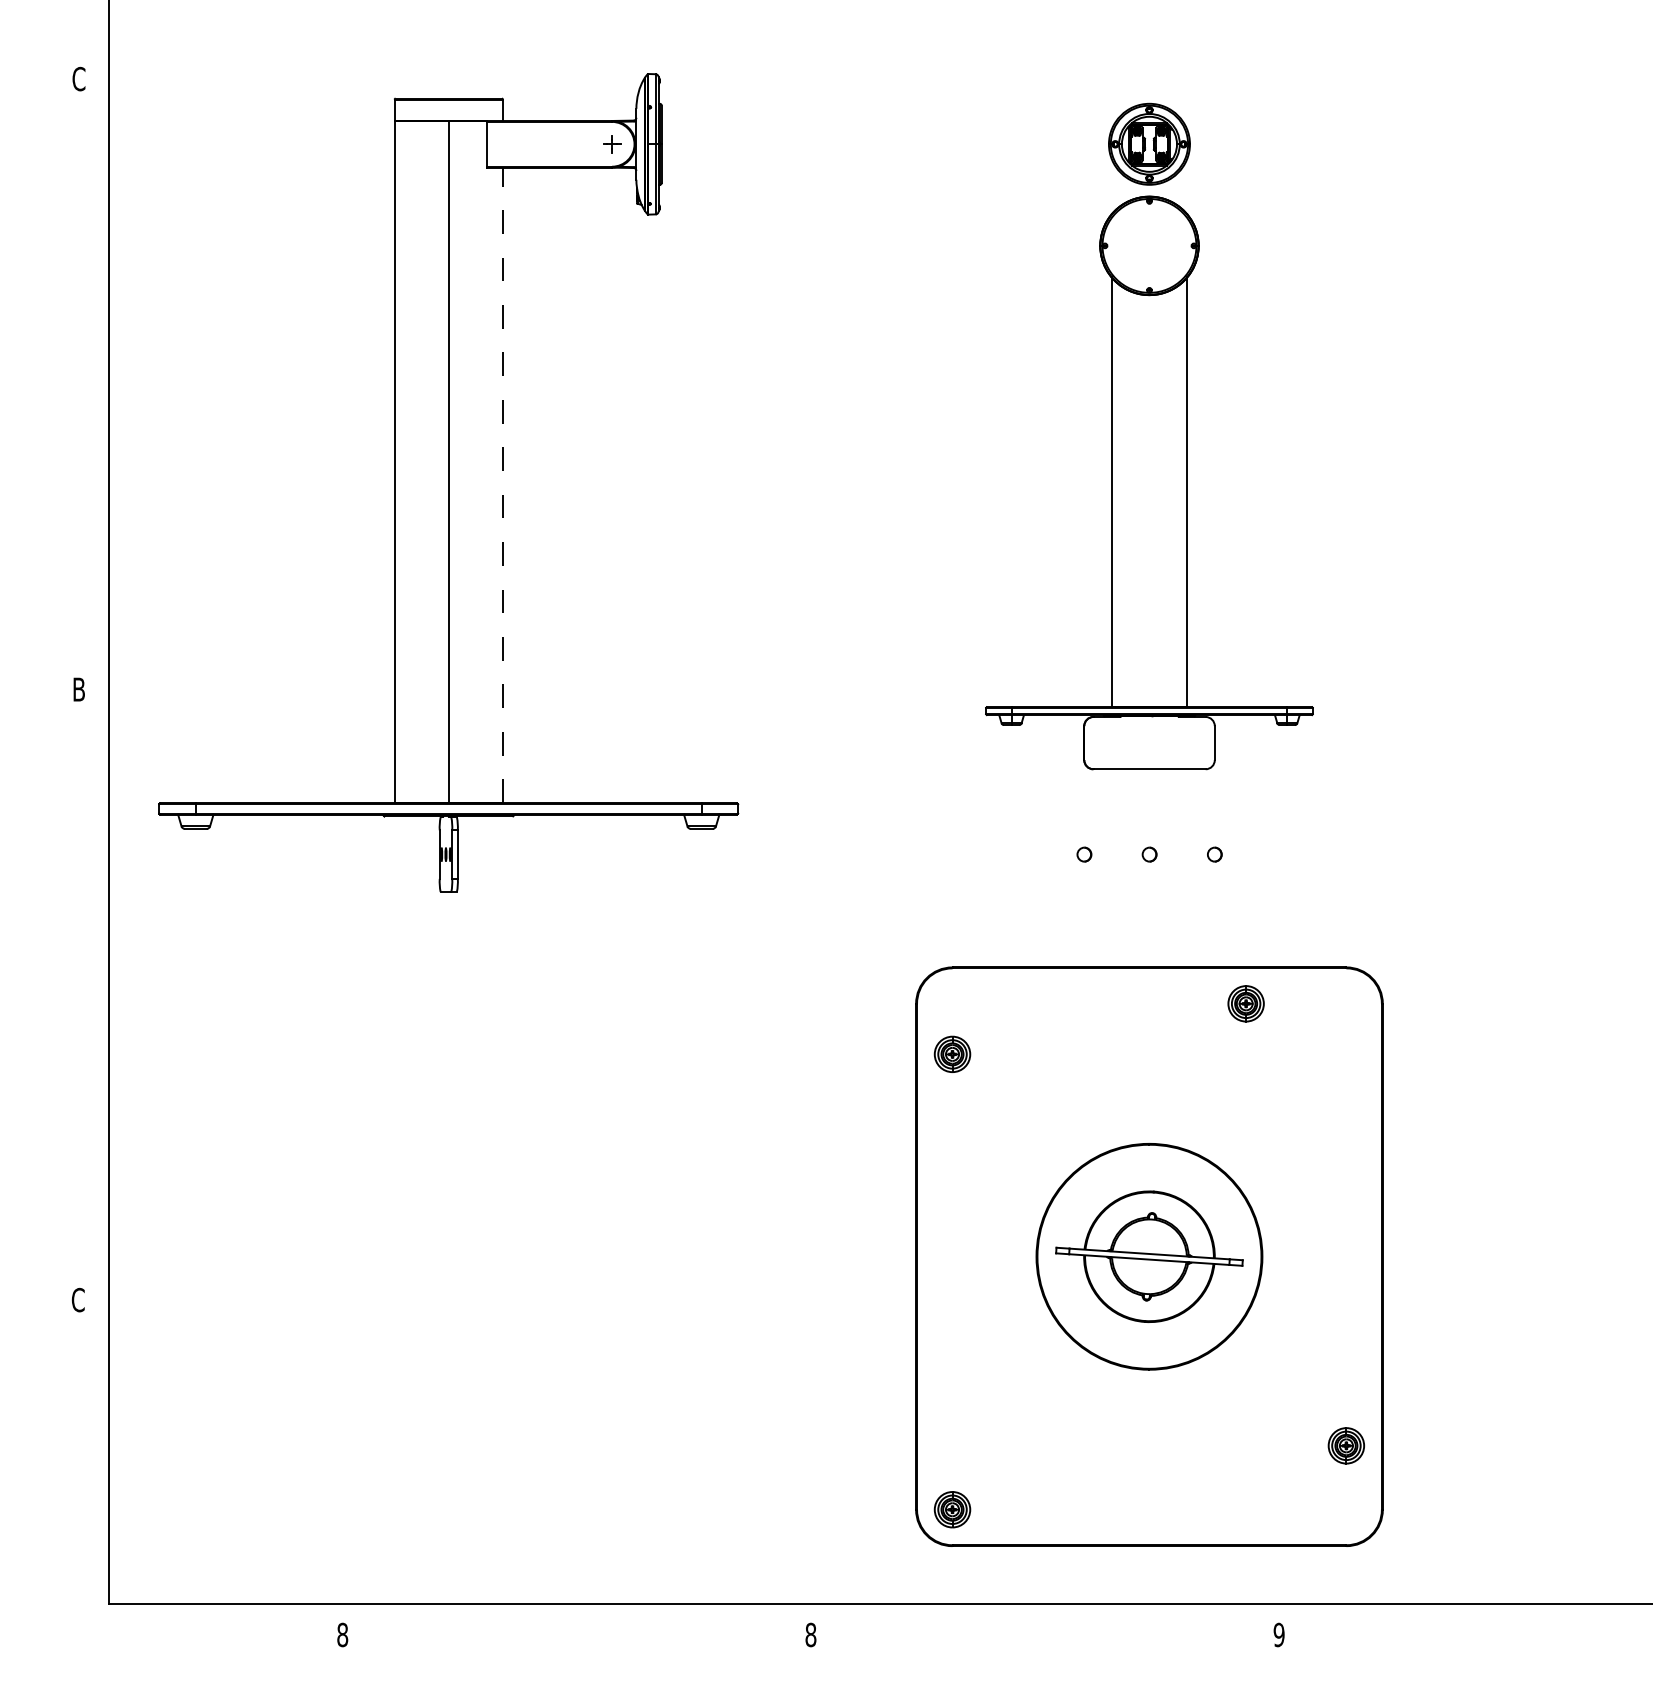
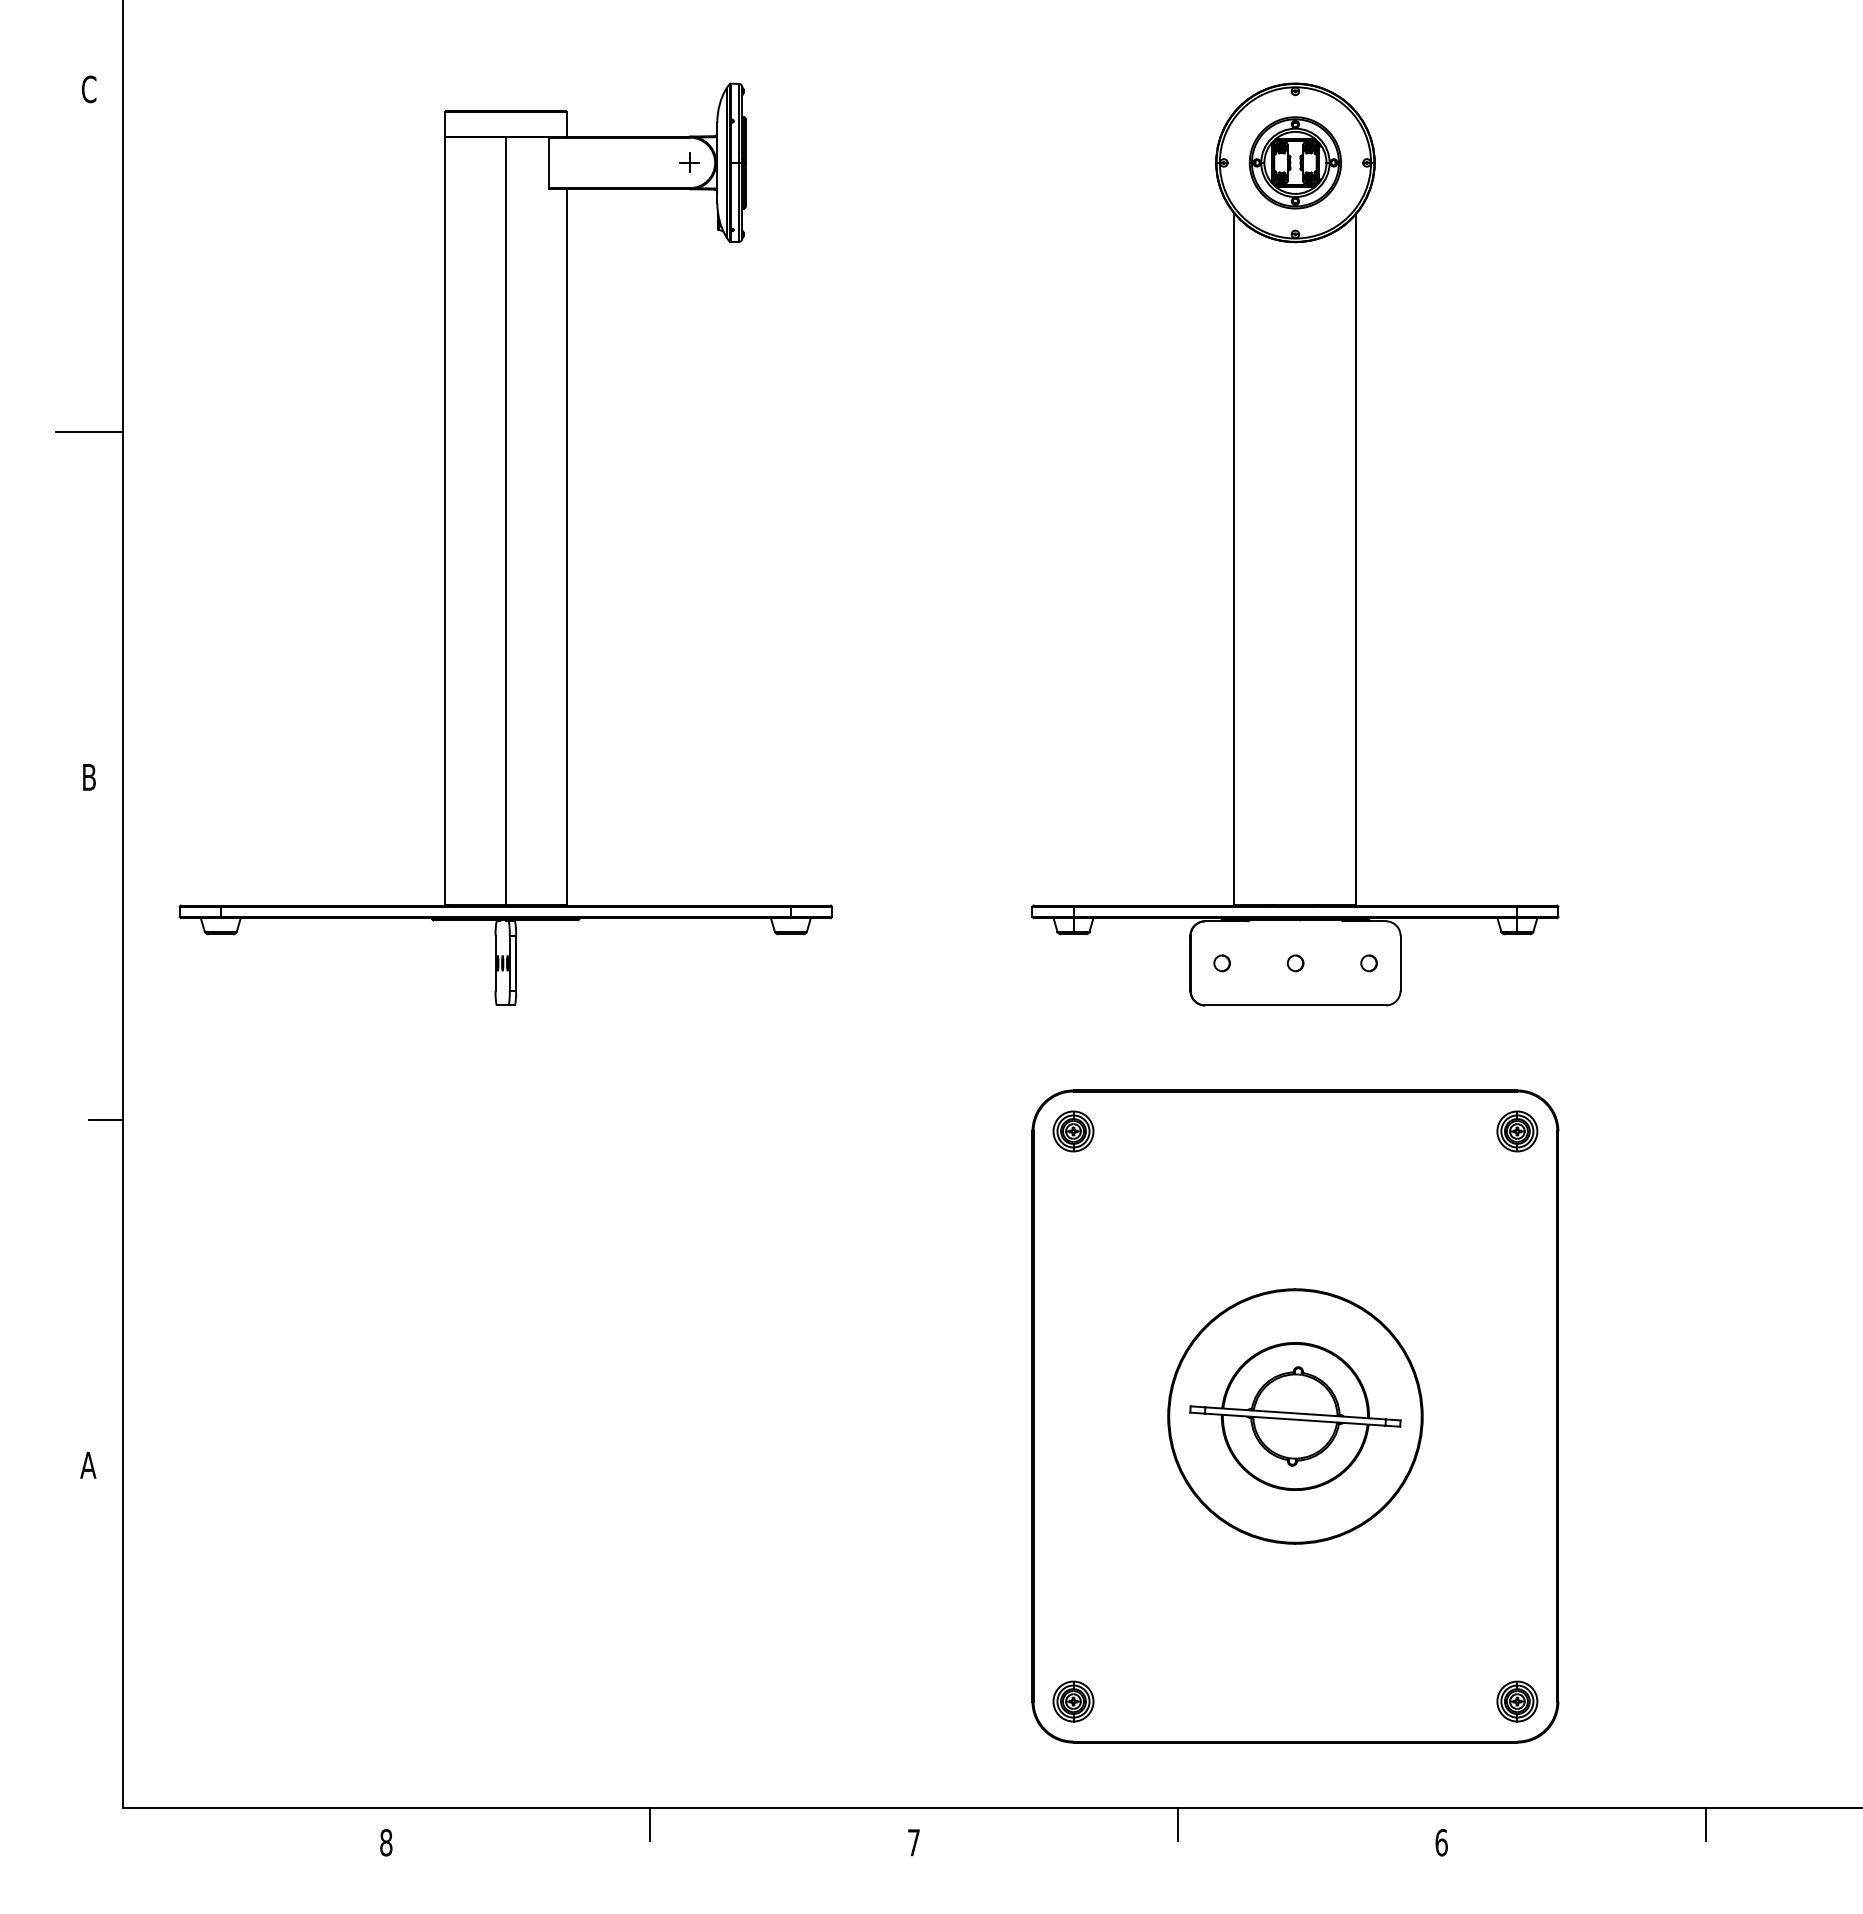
line: (79, 382) -> (89, 431), added
part: (1149, 482) -> (1295, 544), size x1.43
line: (502, 485) -> (566, 547), dashed -> solid
line: (93, 993) -> (105, 1119), added
part: (1246, 1003) -> (1517, 1131), moved
part: (952, 1054) -> (1073, 1131), moved
text: (78, 1300) -> (88, 1465), C -> A
part: (1346, 1445) -> (1517, 1701), moved
line: (577, 1617) -> (650, 1823), added
line: (1045, 1617) -> (1178, 1823), added
line: (1513, 1617) -> (1705, 1823), added
text: (810, 1634) -> (913, 1842), 8 -> 7
text: (1279, 1634) -> (1441, 1842), 9 -> 6

